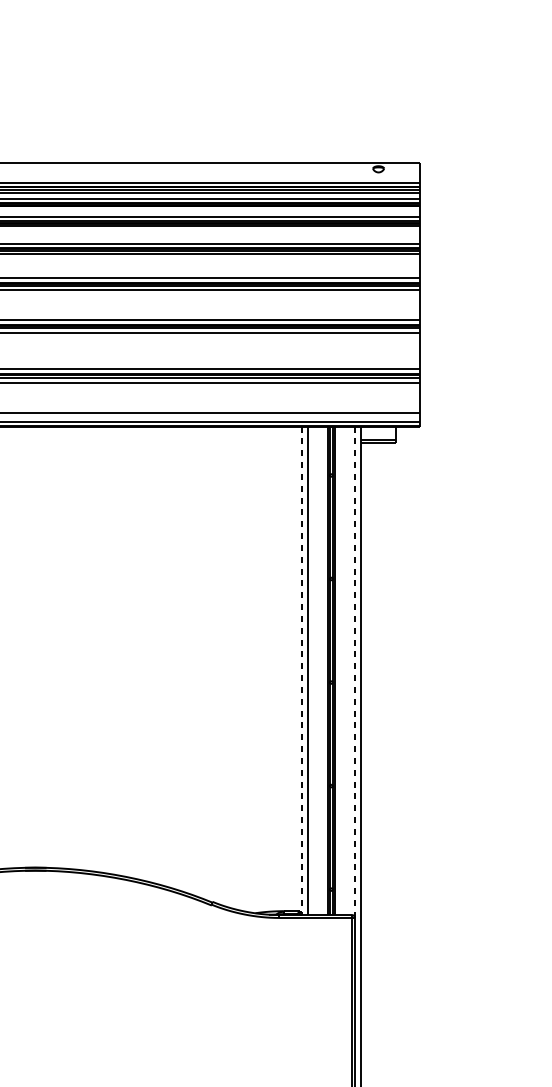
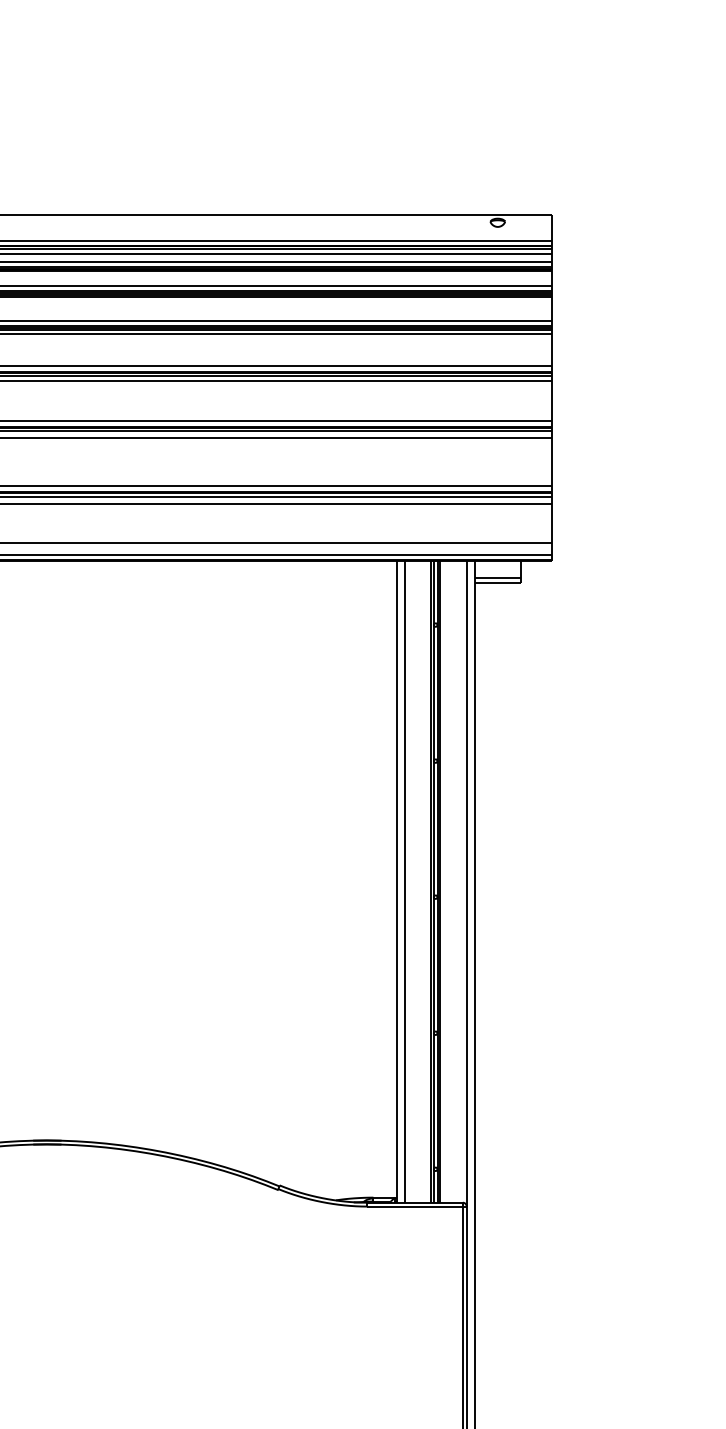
line: (301, 670) -> (396, 881), dashed -> solid
line: (354, 672) -> (466, 883), dashed -> solid

